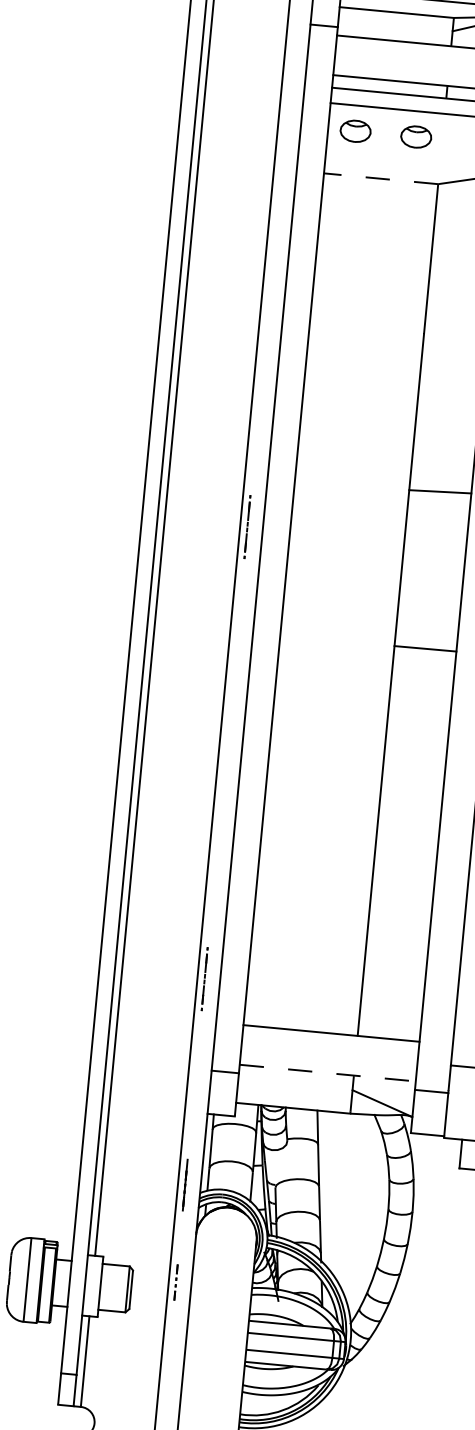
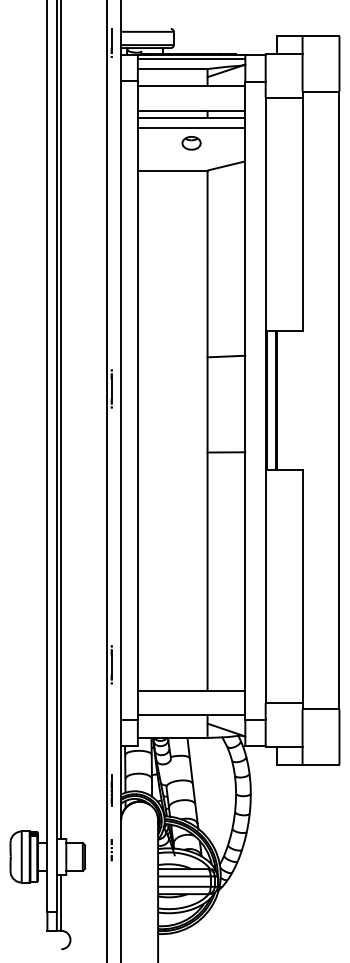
part: (355, 131) -> (154, 143), removed
line: (380, 178) -> (172, 170), dashed -> solid
line: (327, 1072) -> (191, 714), dashed -> solid

